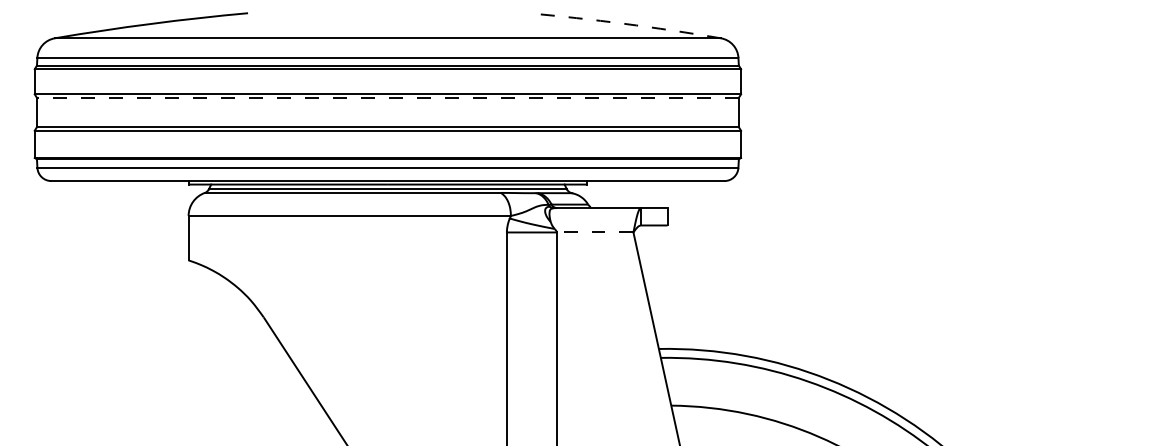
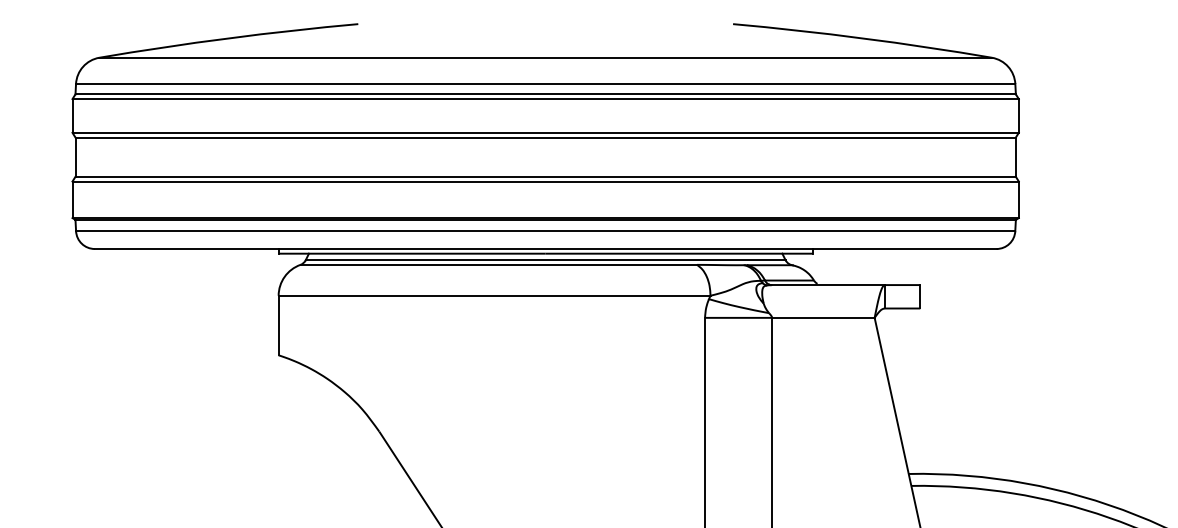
arc: (624, 23) -> (862, 37), dashed -> solid
line: (387, 98) -> (545, 138), dashed -> solid
line: (594, 232) -> (822, 317), dashed -> solid

